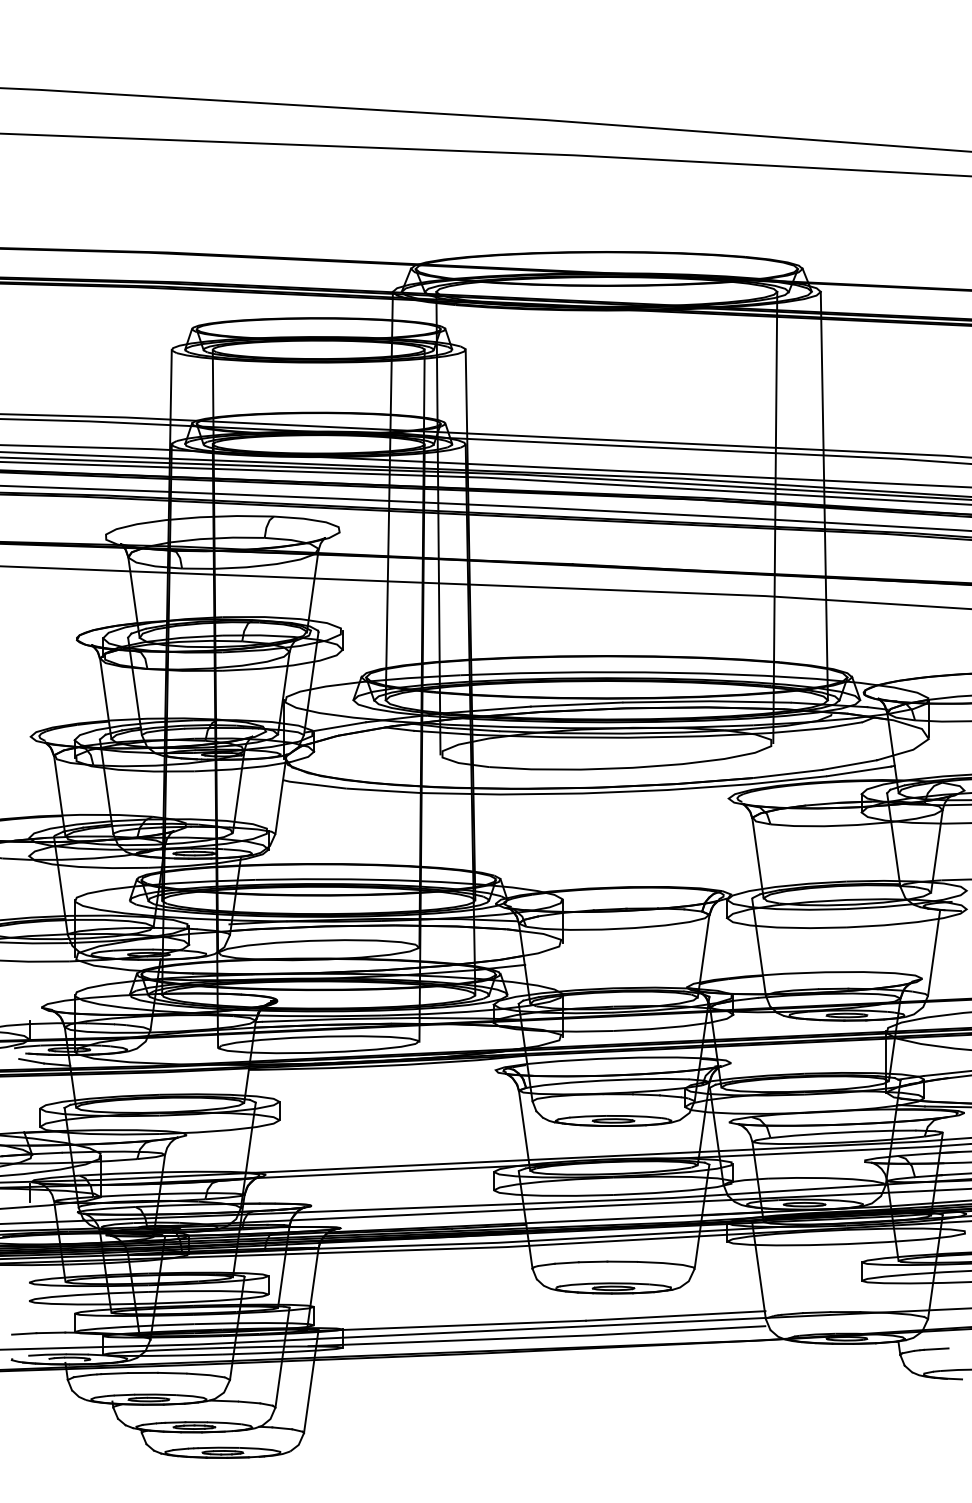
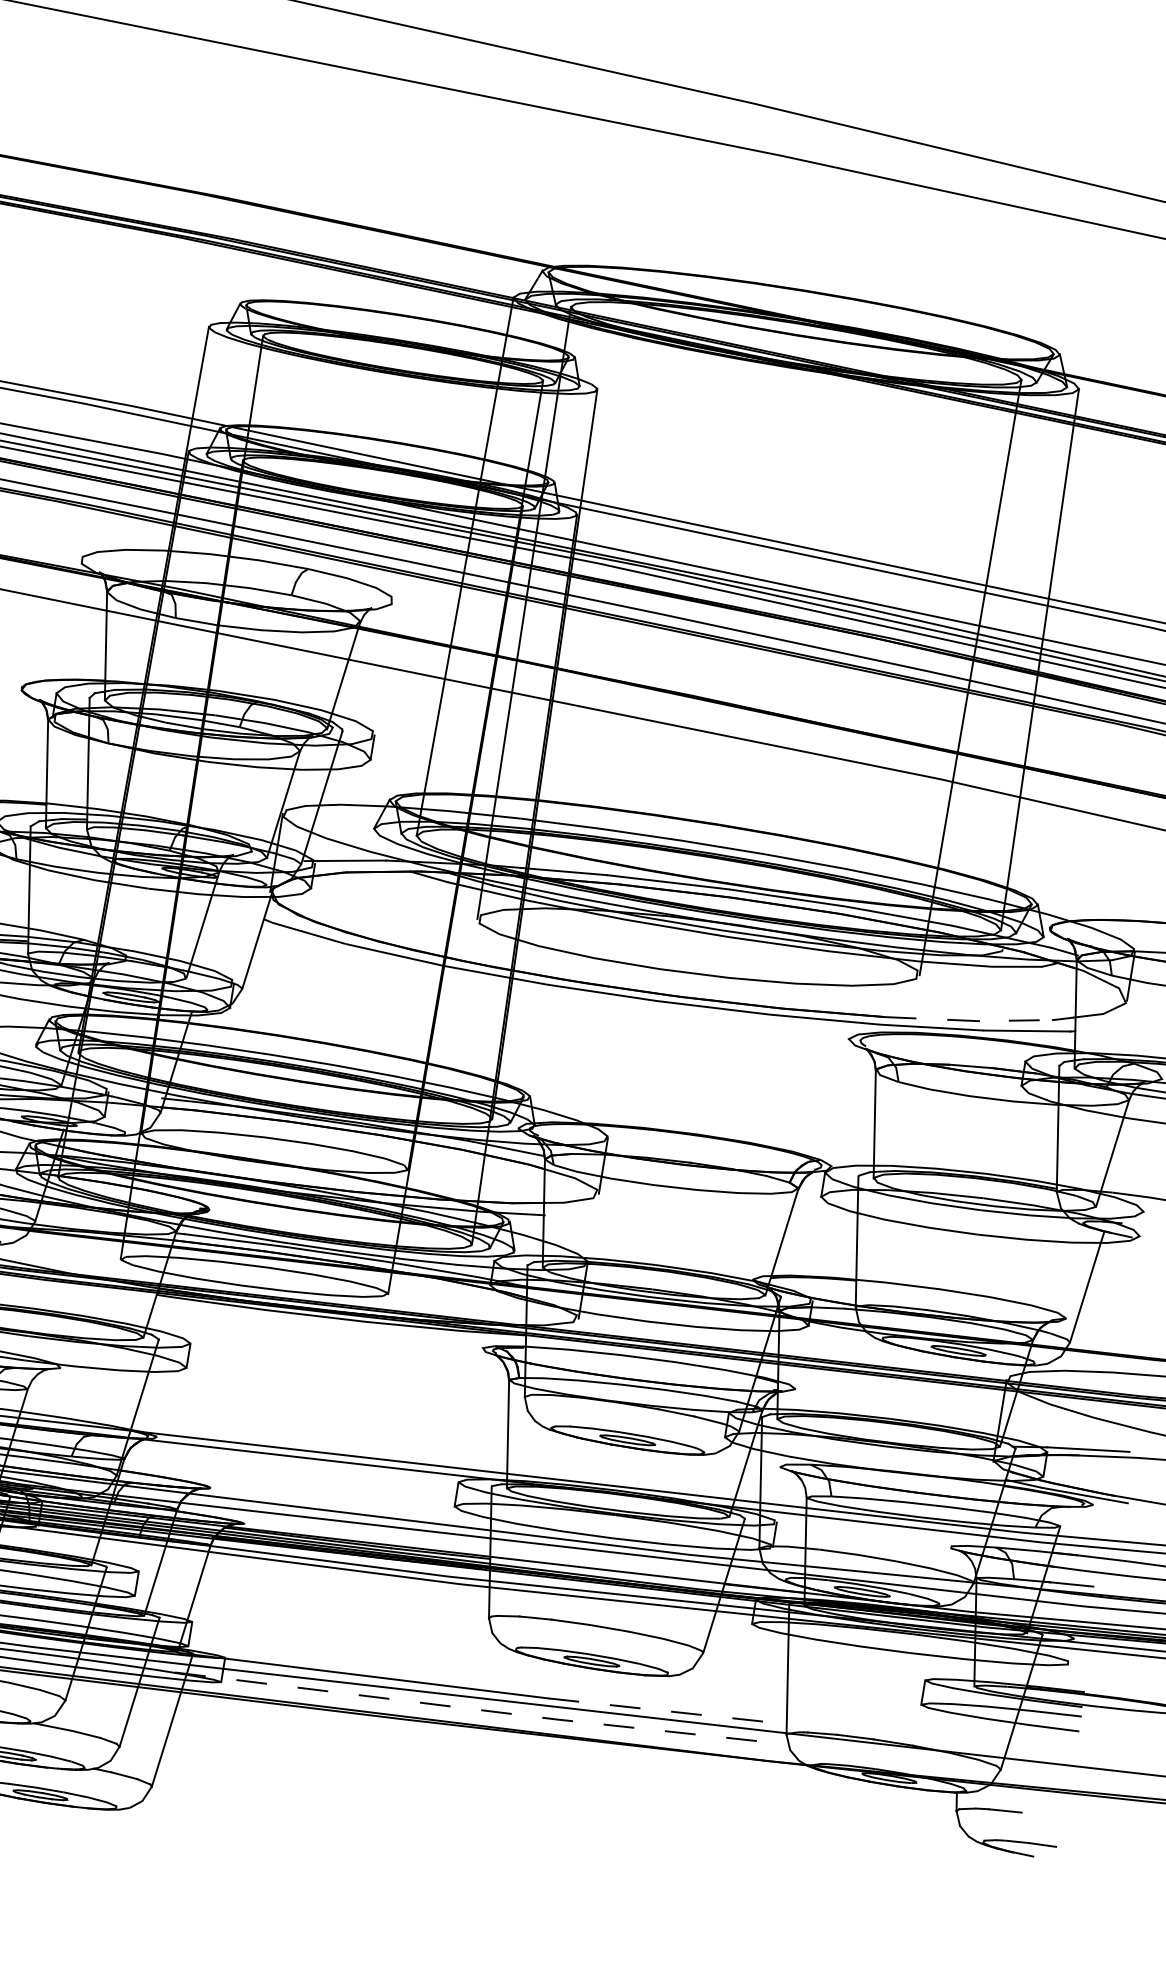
line: (816, 770) -> (970, 1020), solid -> dashed
line: (675, 1315) -> (667, 1710), solid -> dashed
line: (538, 1337) -> (482, 1710), solid -> dashed

